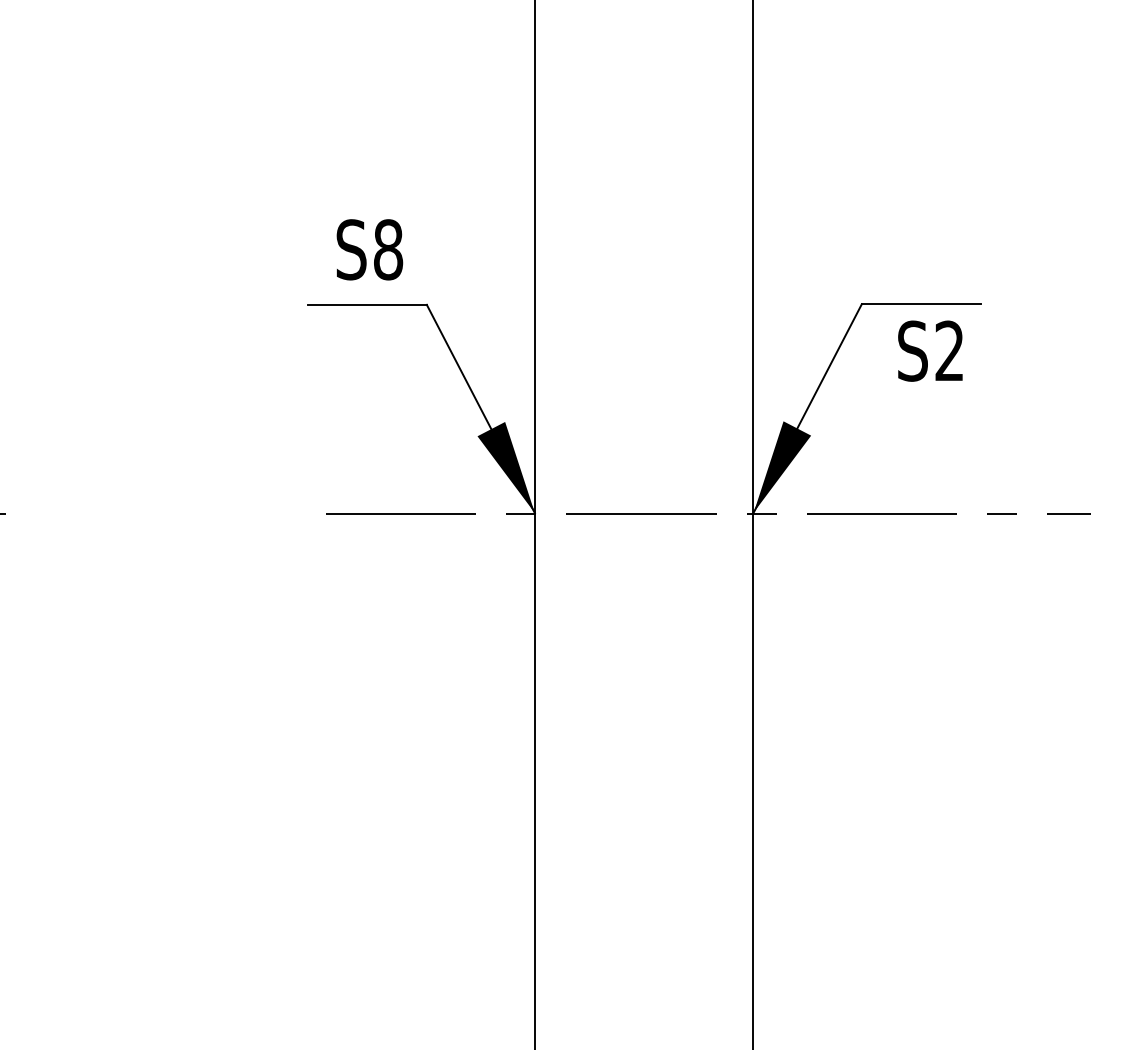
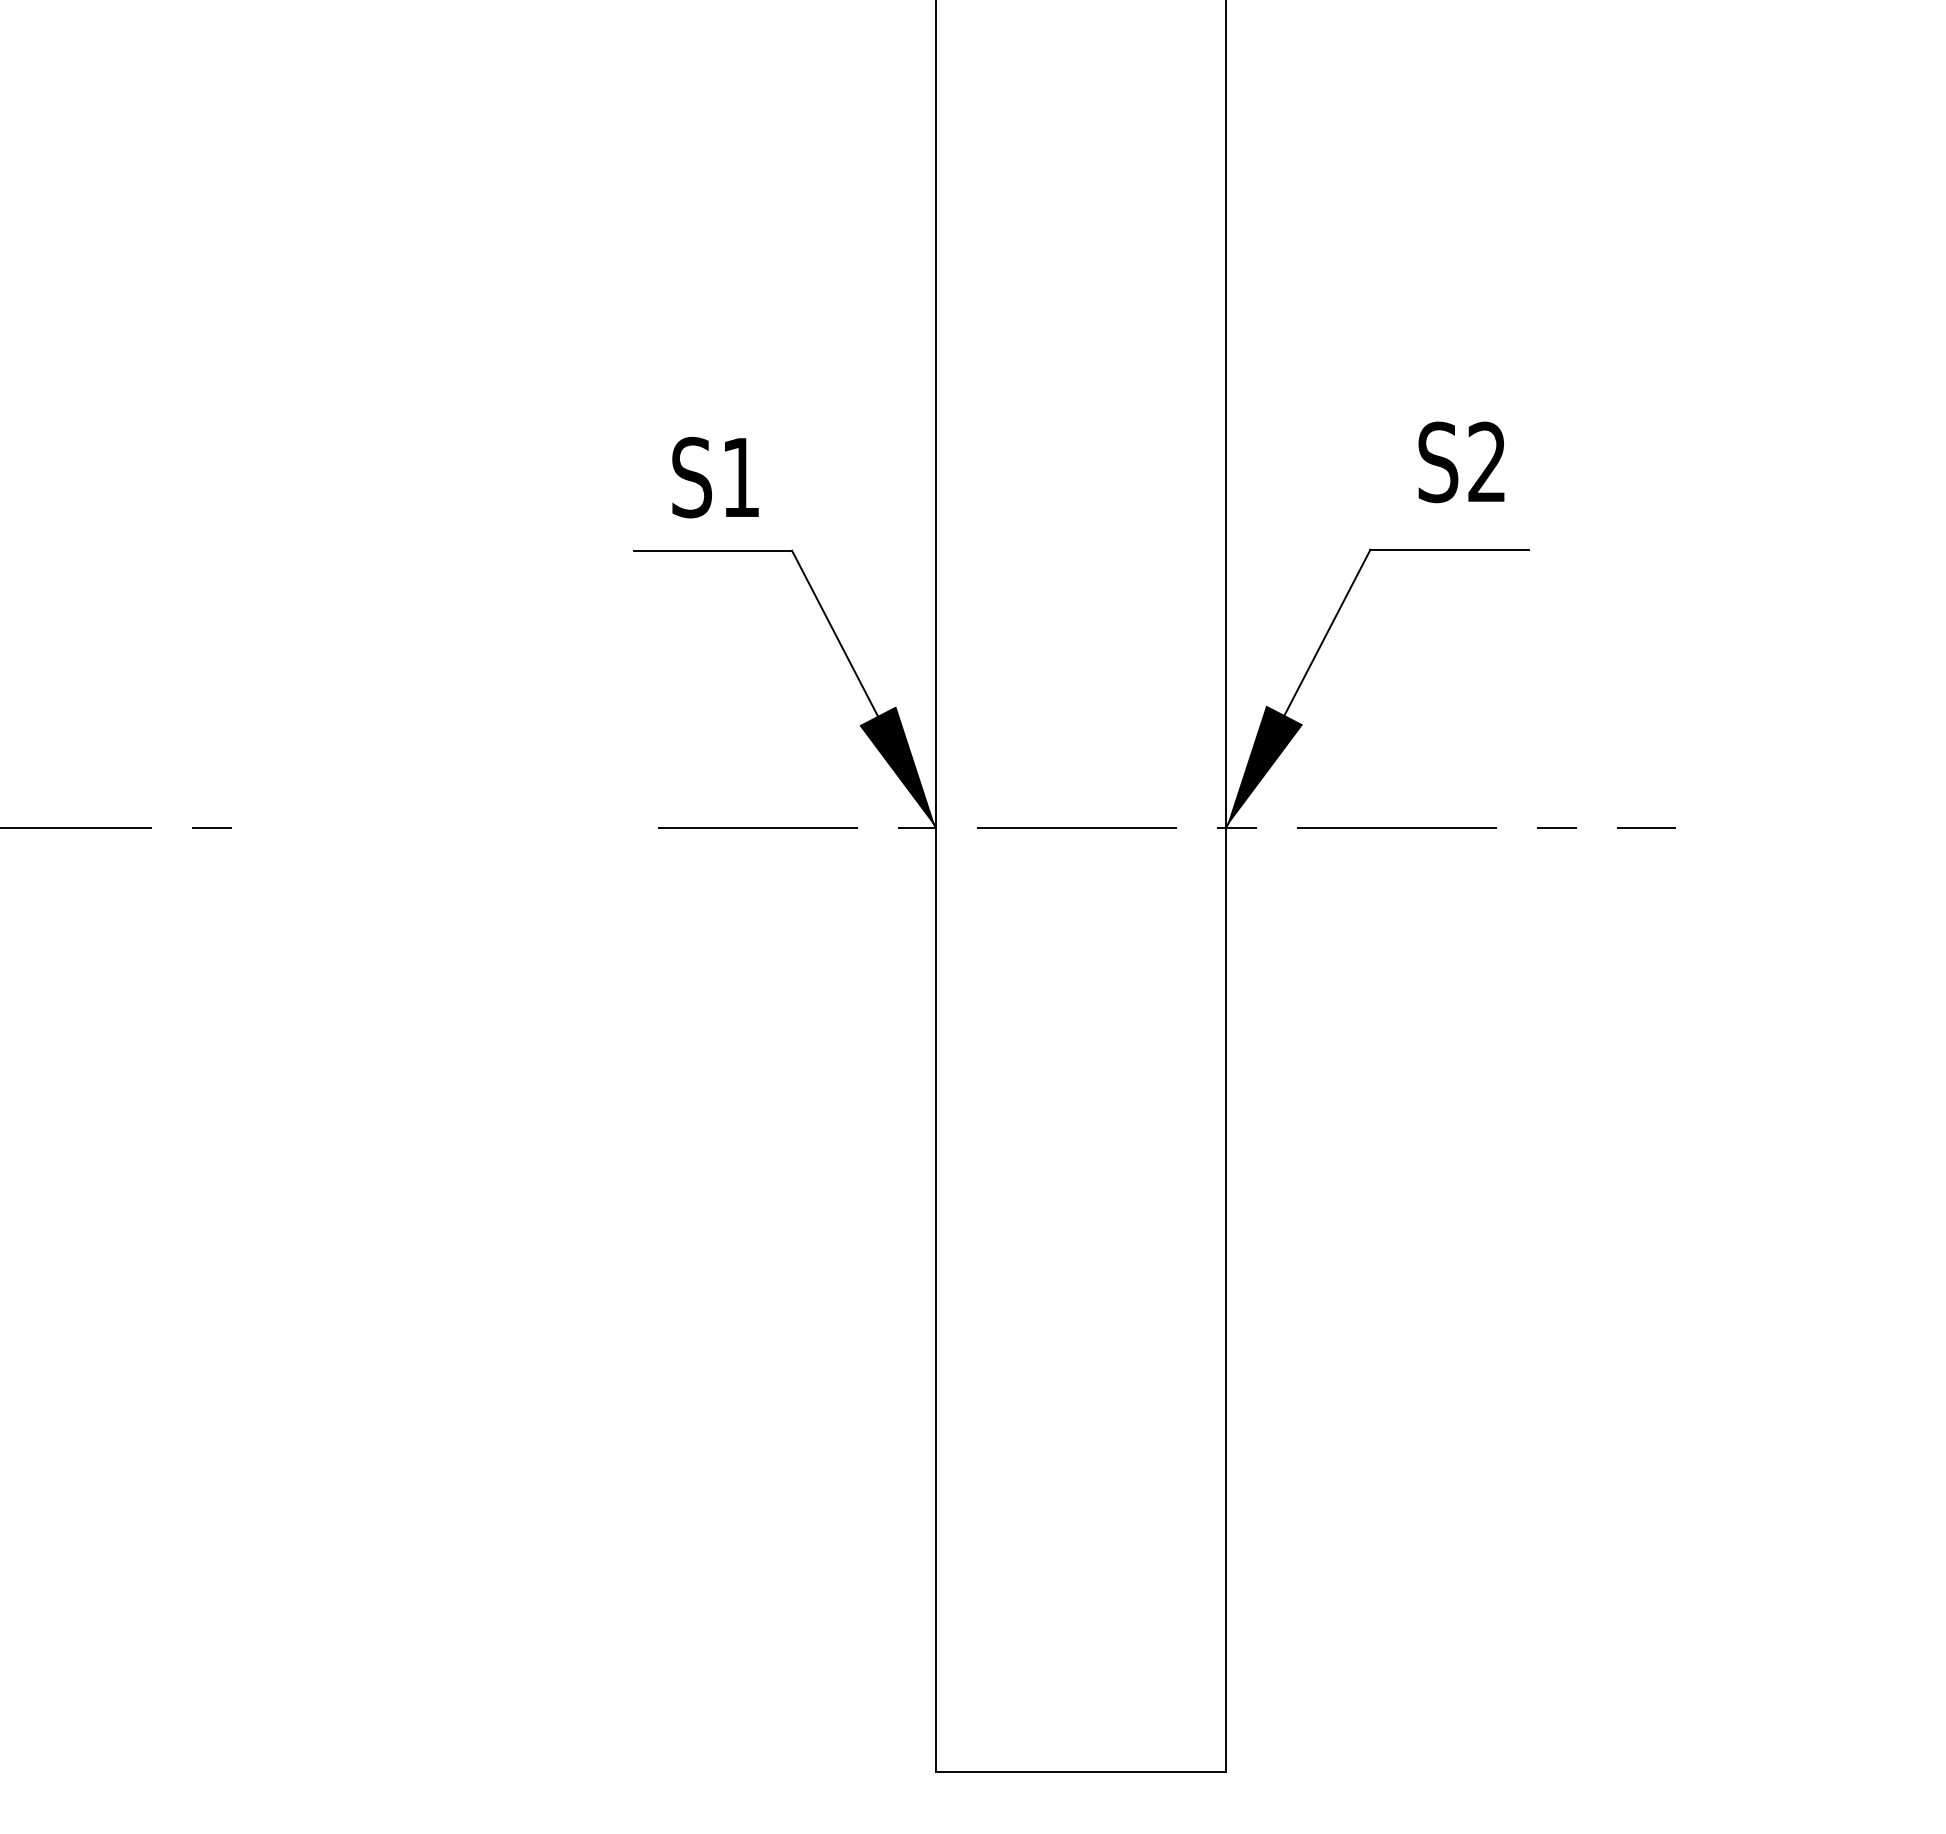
text: (388, 249) -> (740, 477), S8 -> S1
text: (930, 351) -> (1461, 462), moved

